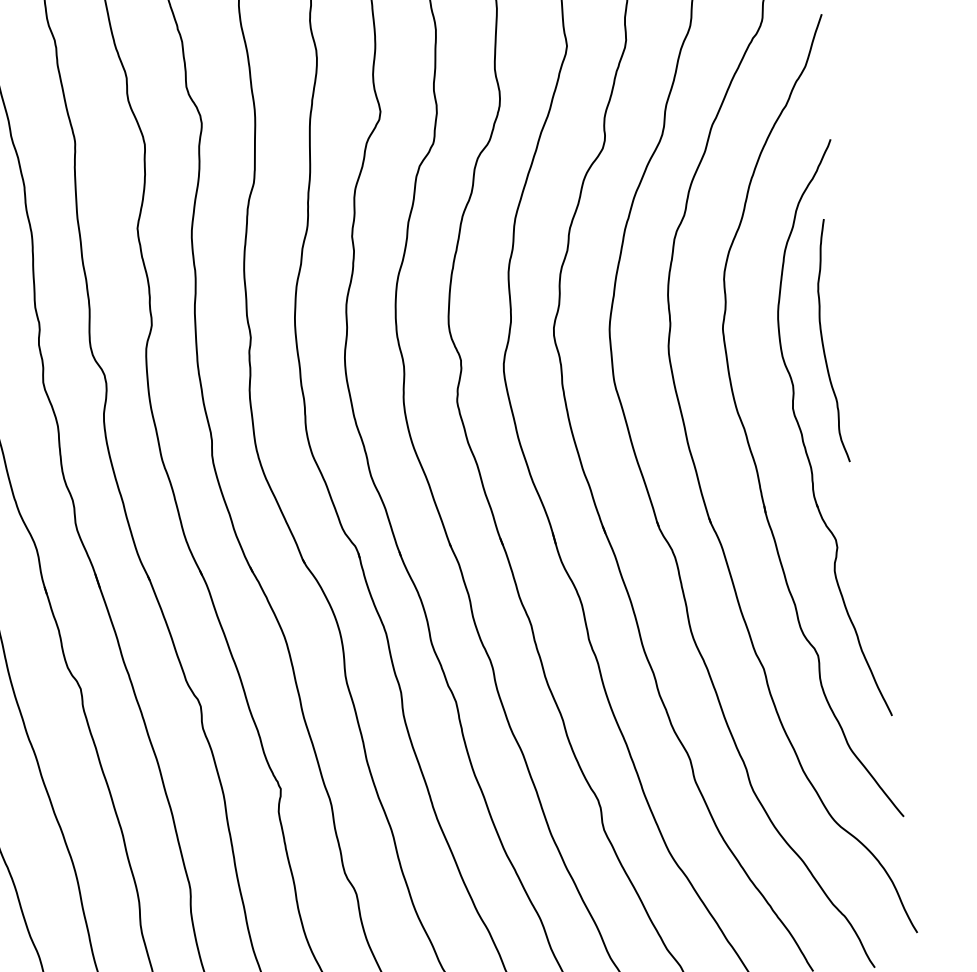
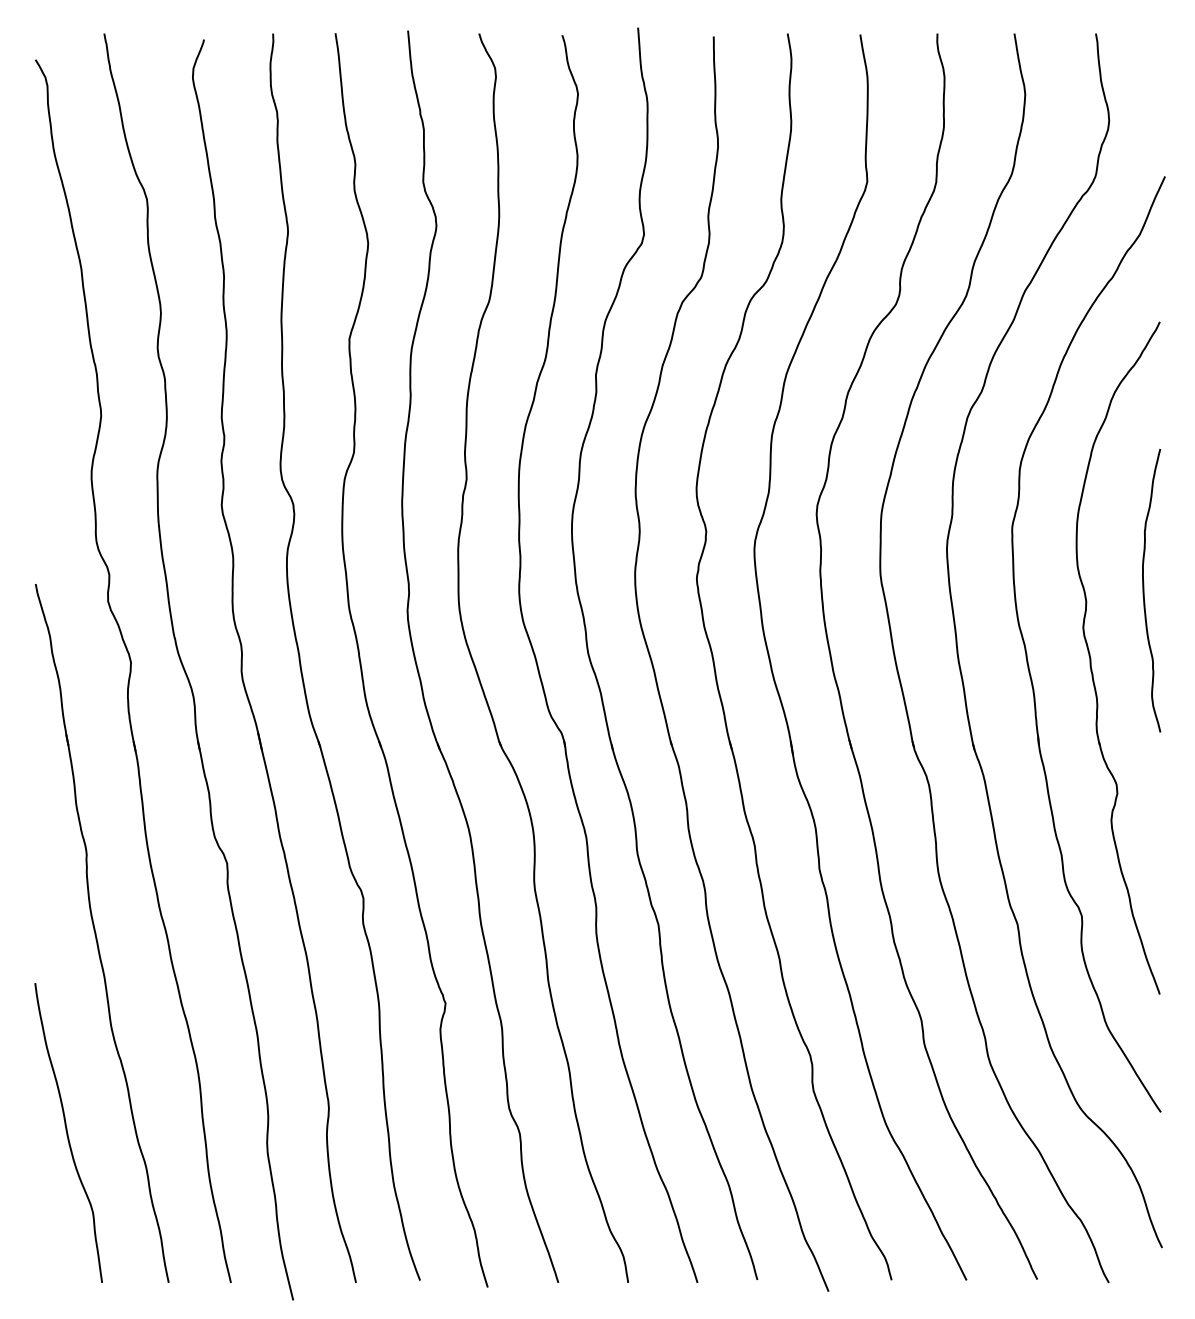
curve: (823, 341) -> (1144, 590), moved

